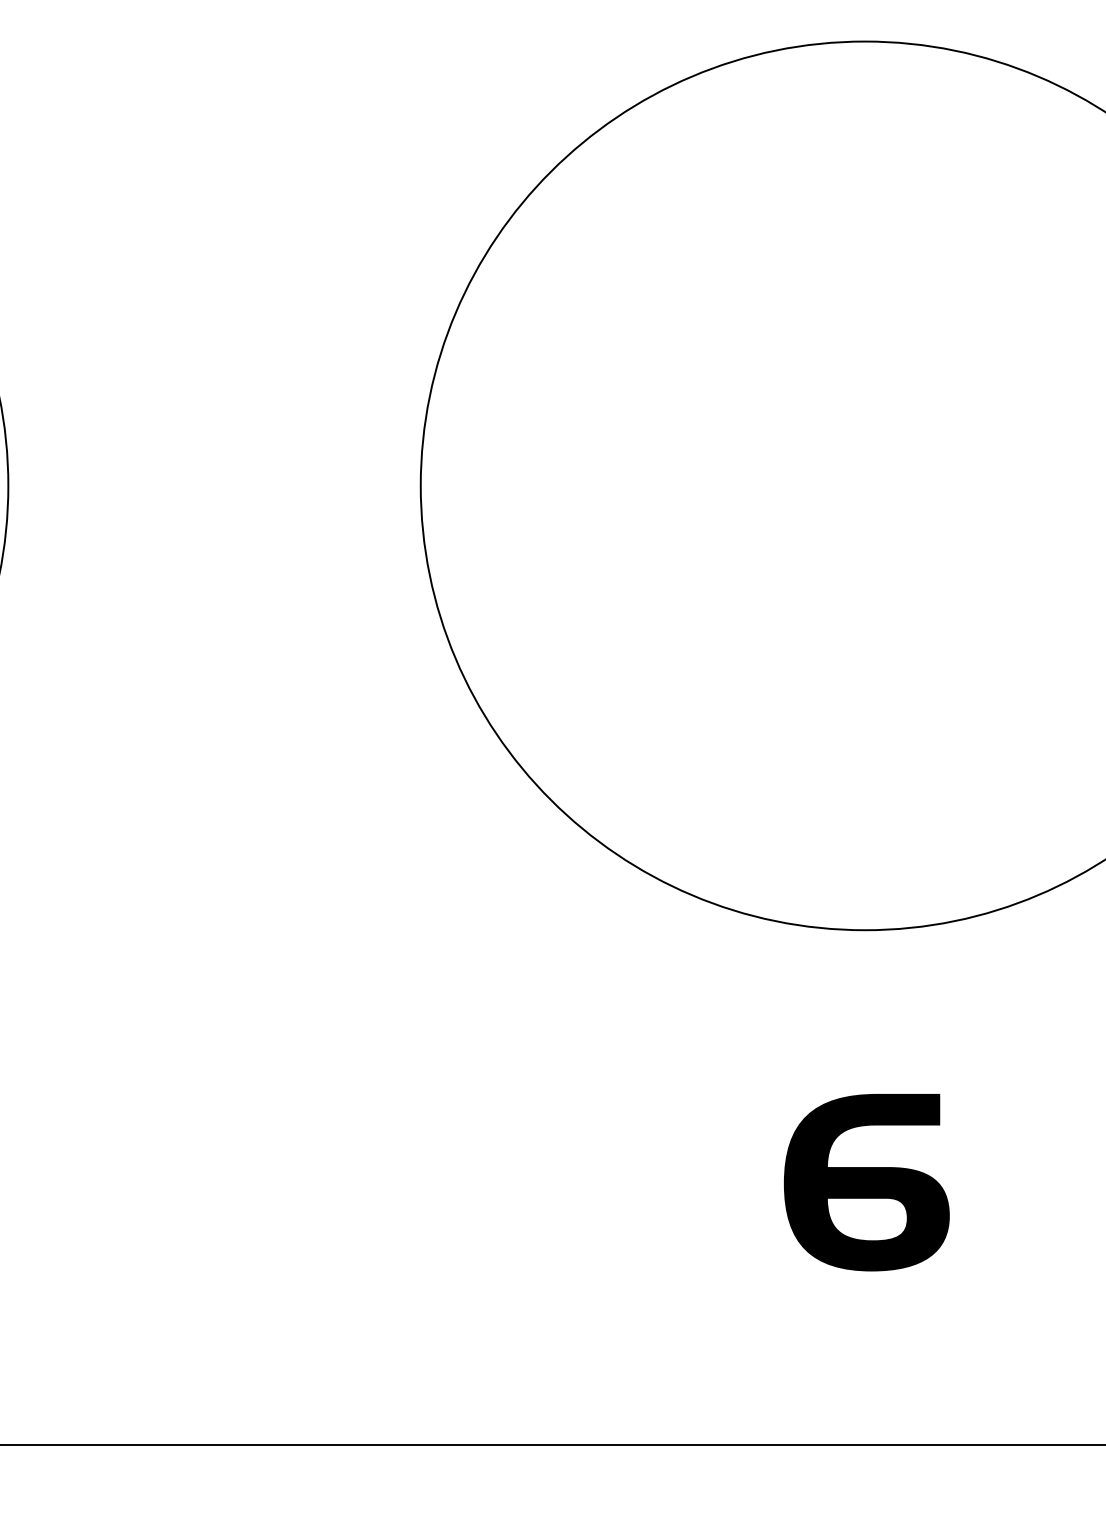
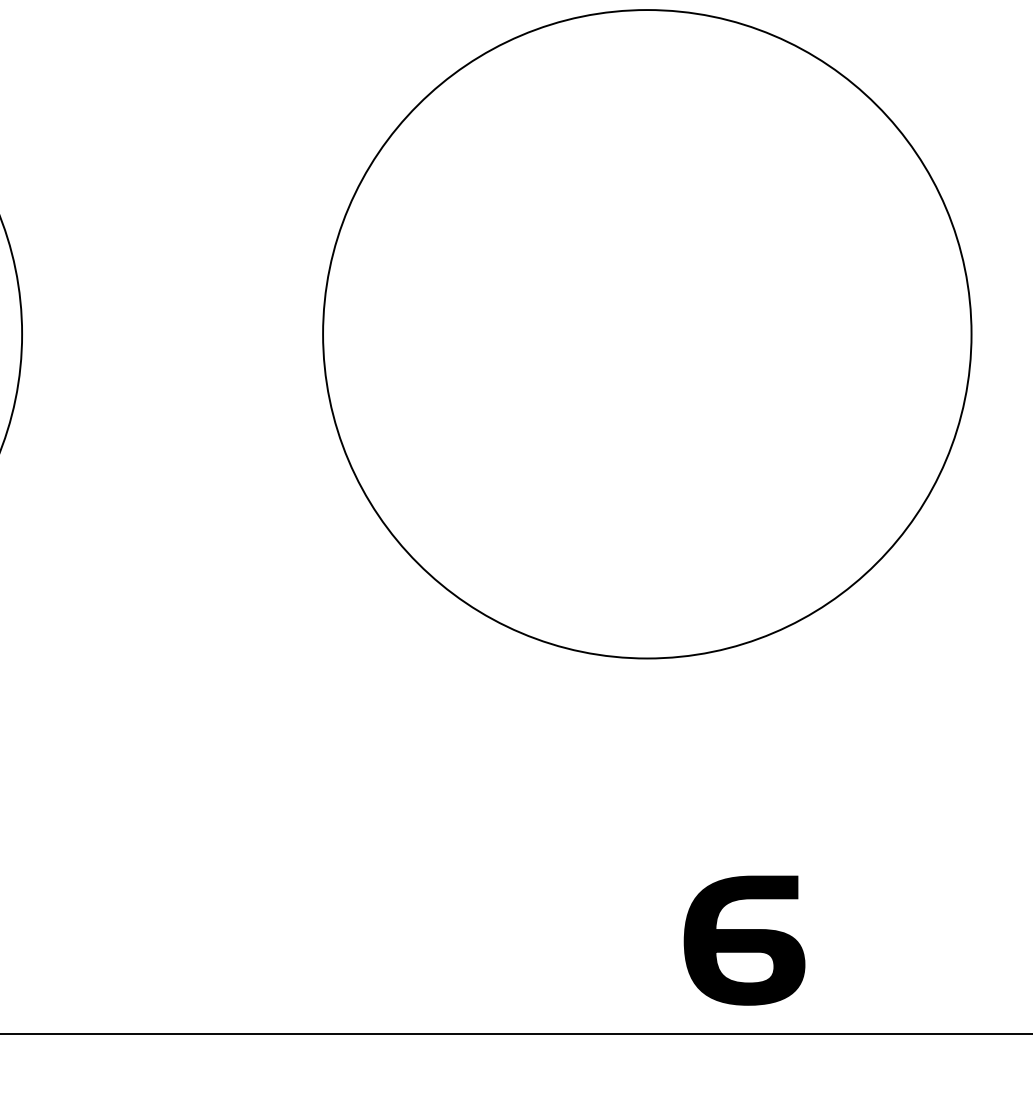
part: (866, 1182) -> (744, 940), moved

